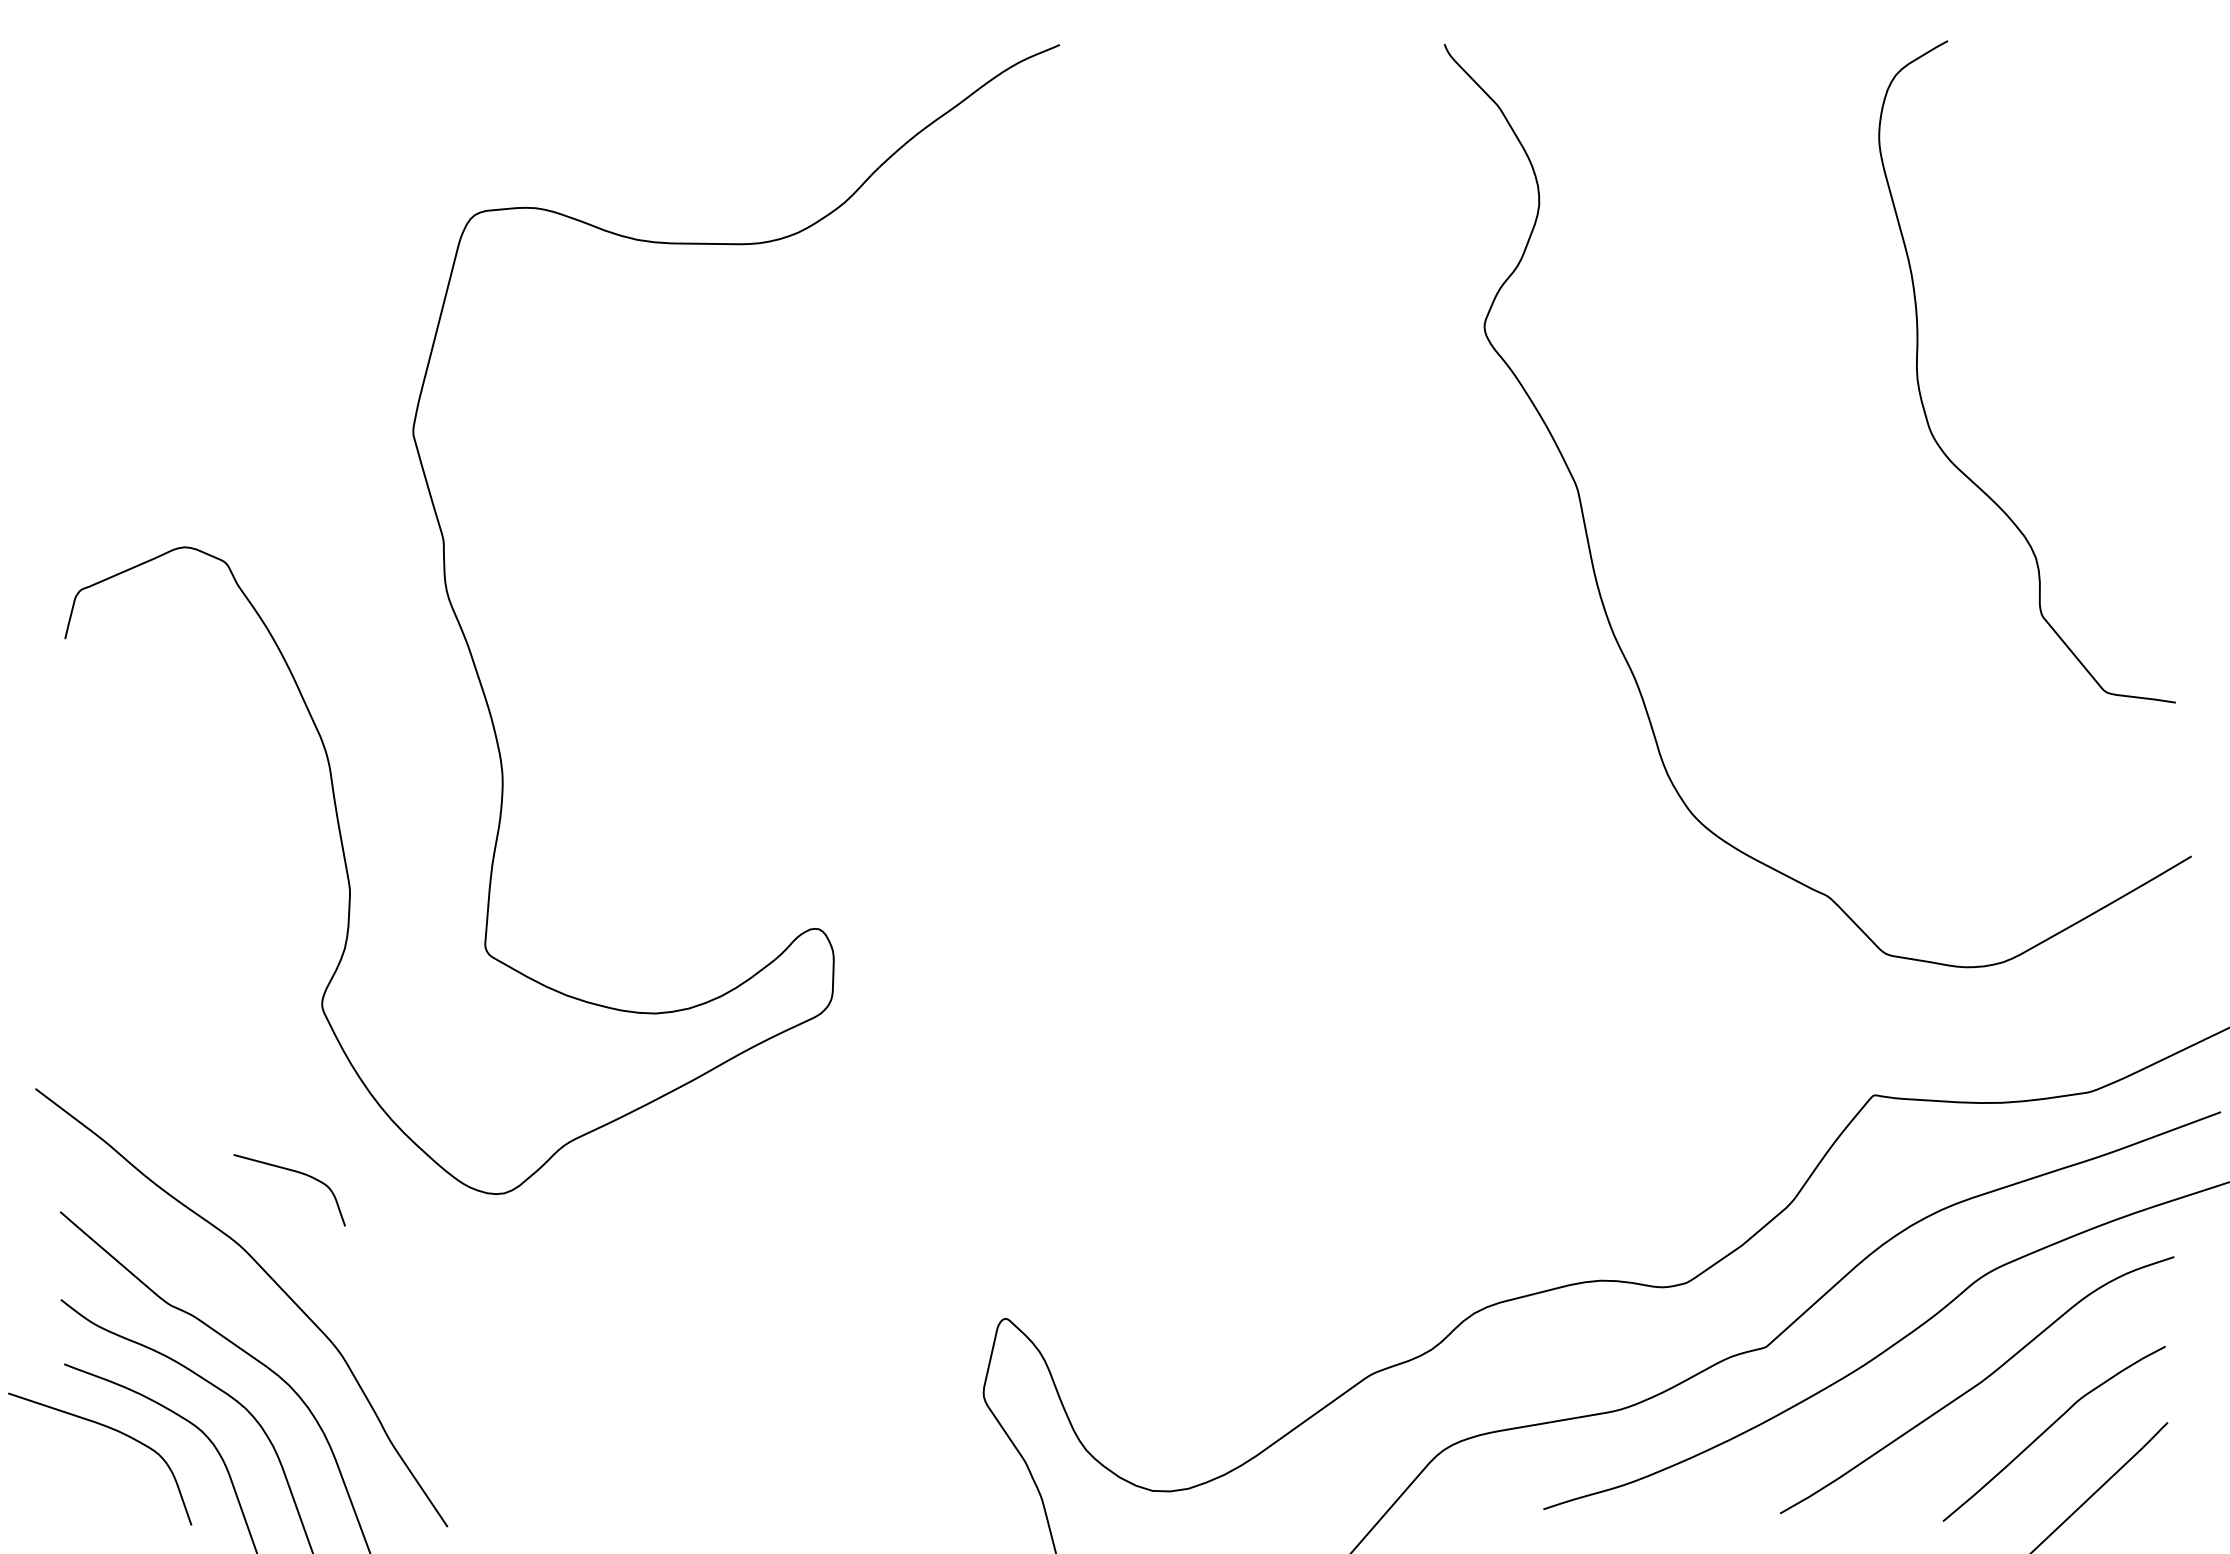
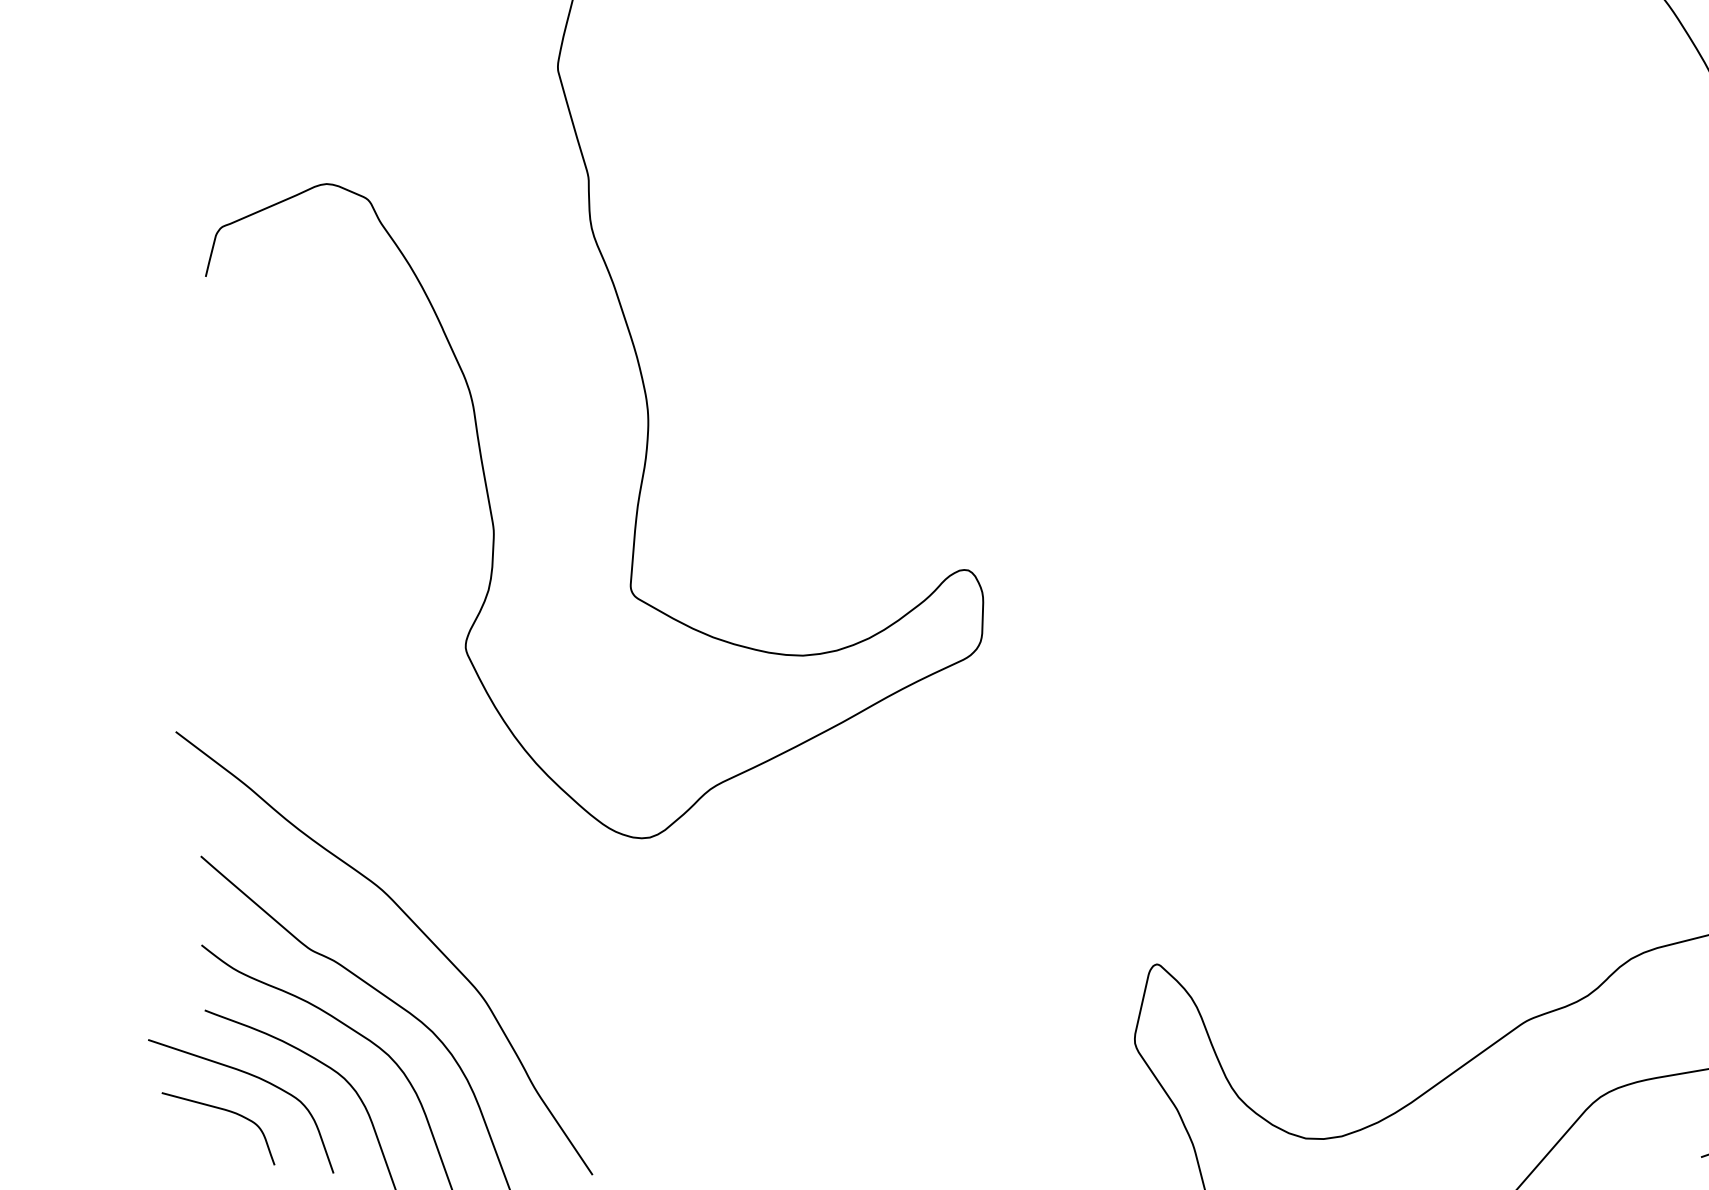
curve: (295, 1172) -> (224, 1110), moved

